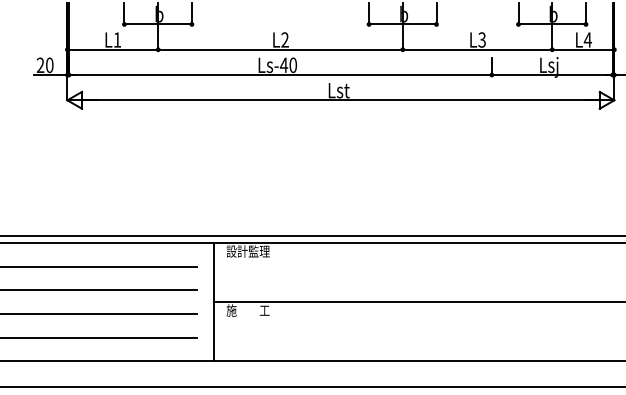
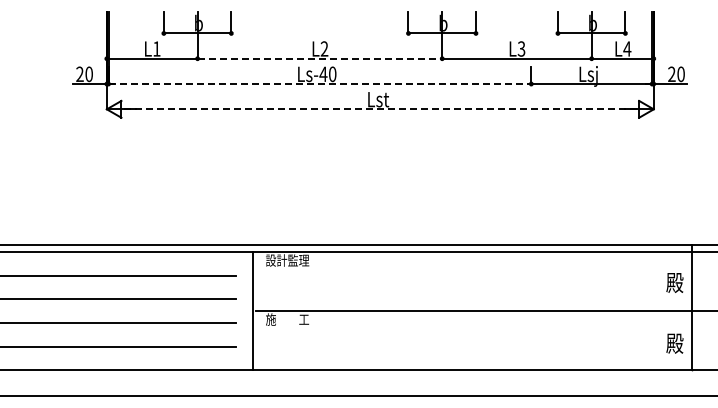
line: (281, 49) -> (320, 58), solid -> dashed
line: (281, 75) -> (320, 84), solid -> dashed
line: (341, 100) -> (380, 109), solid -> dashed

